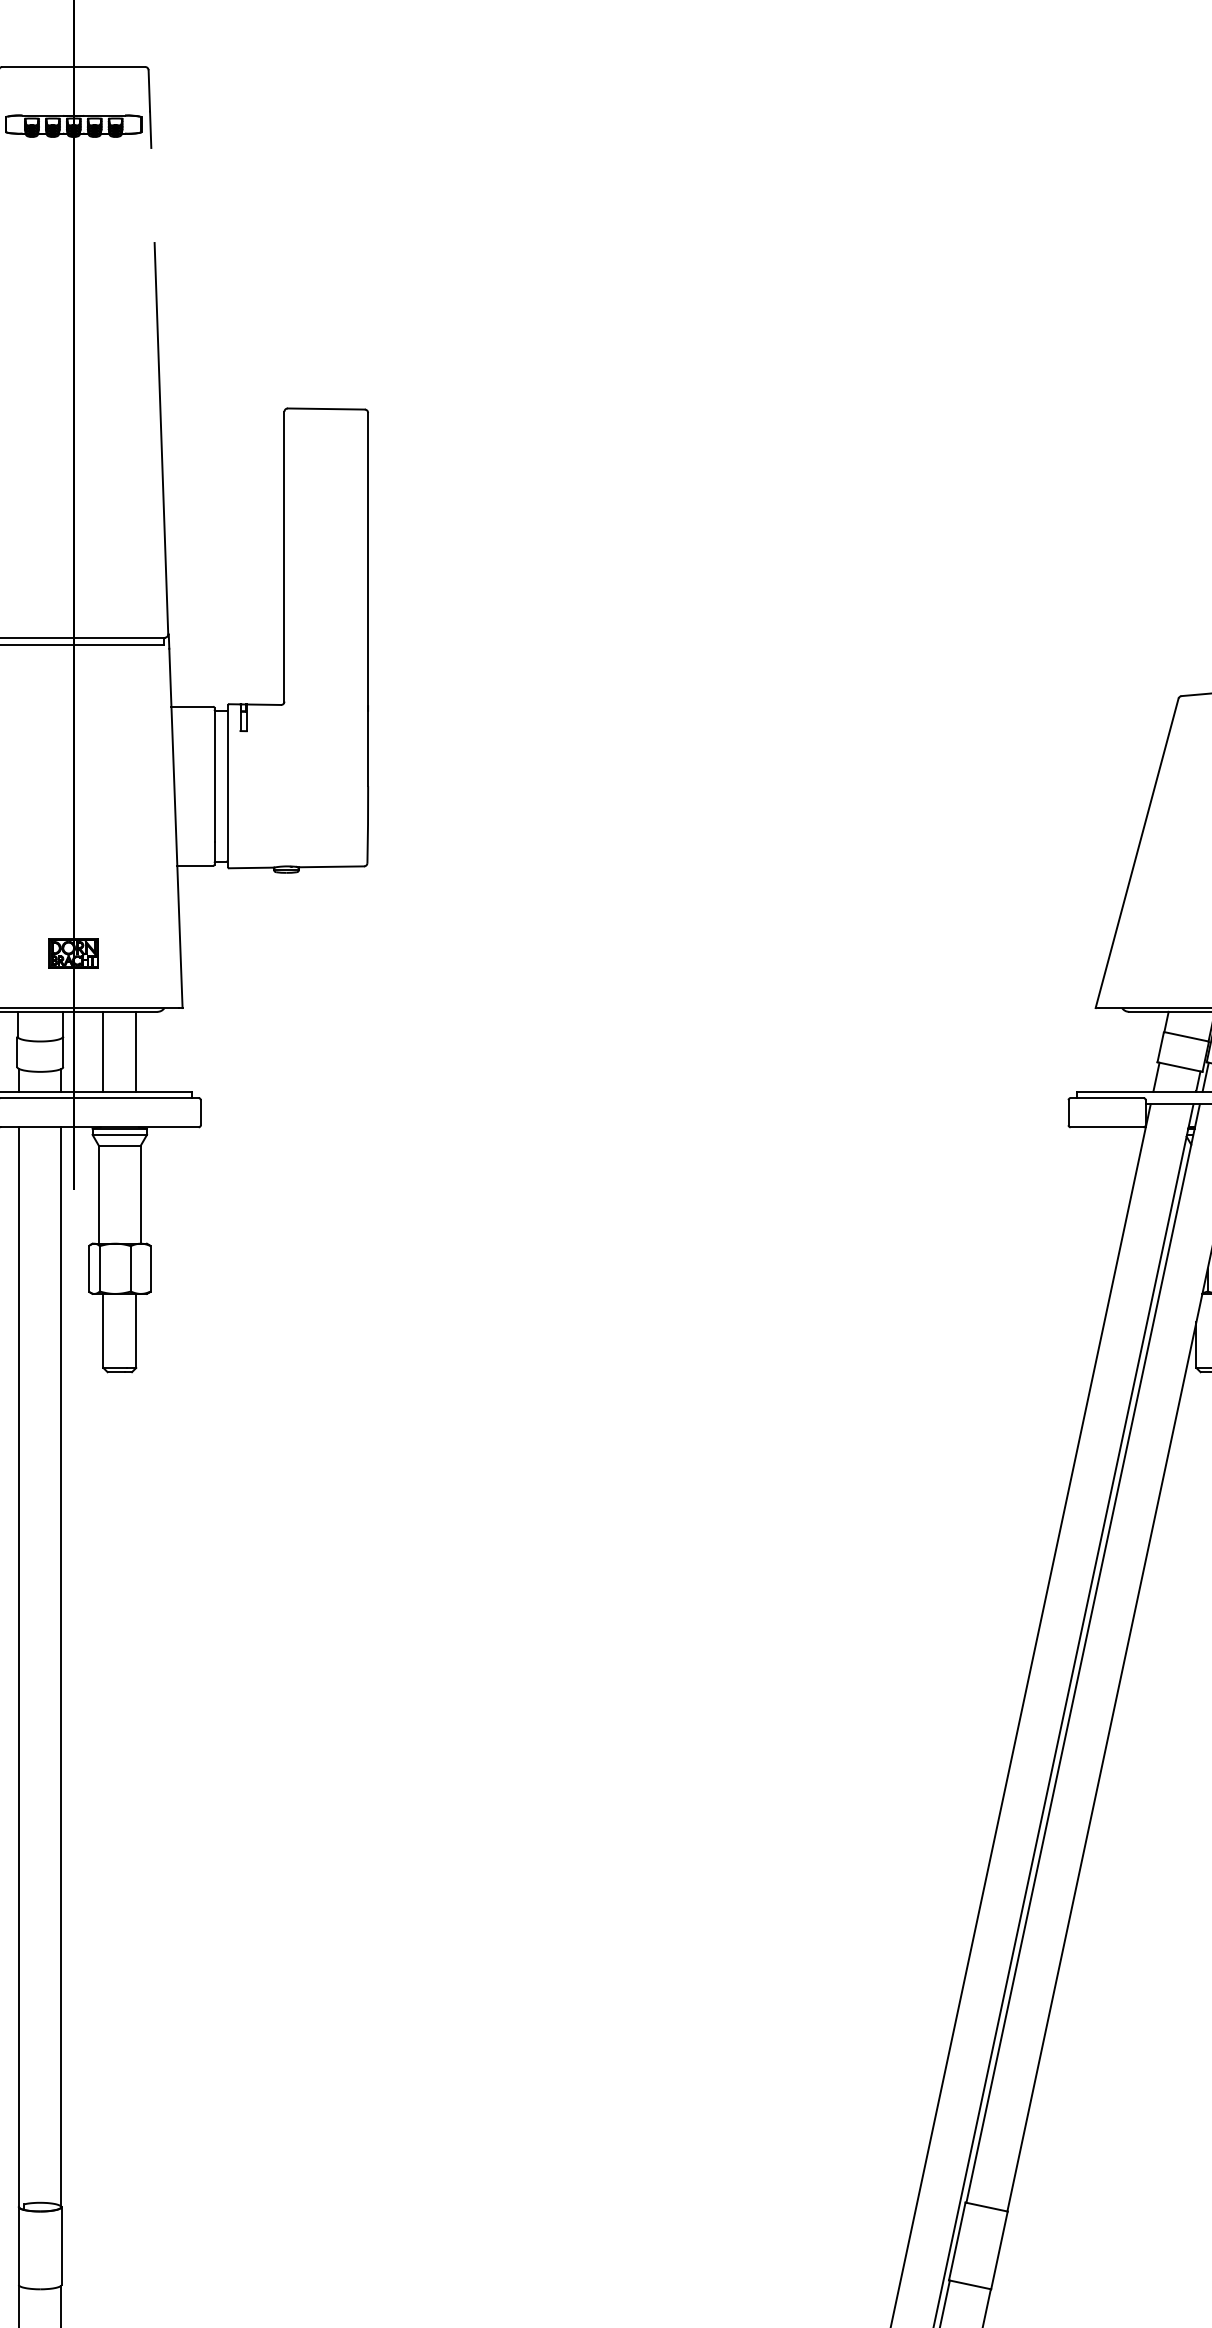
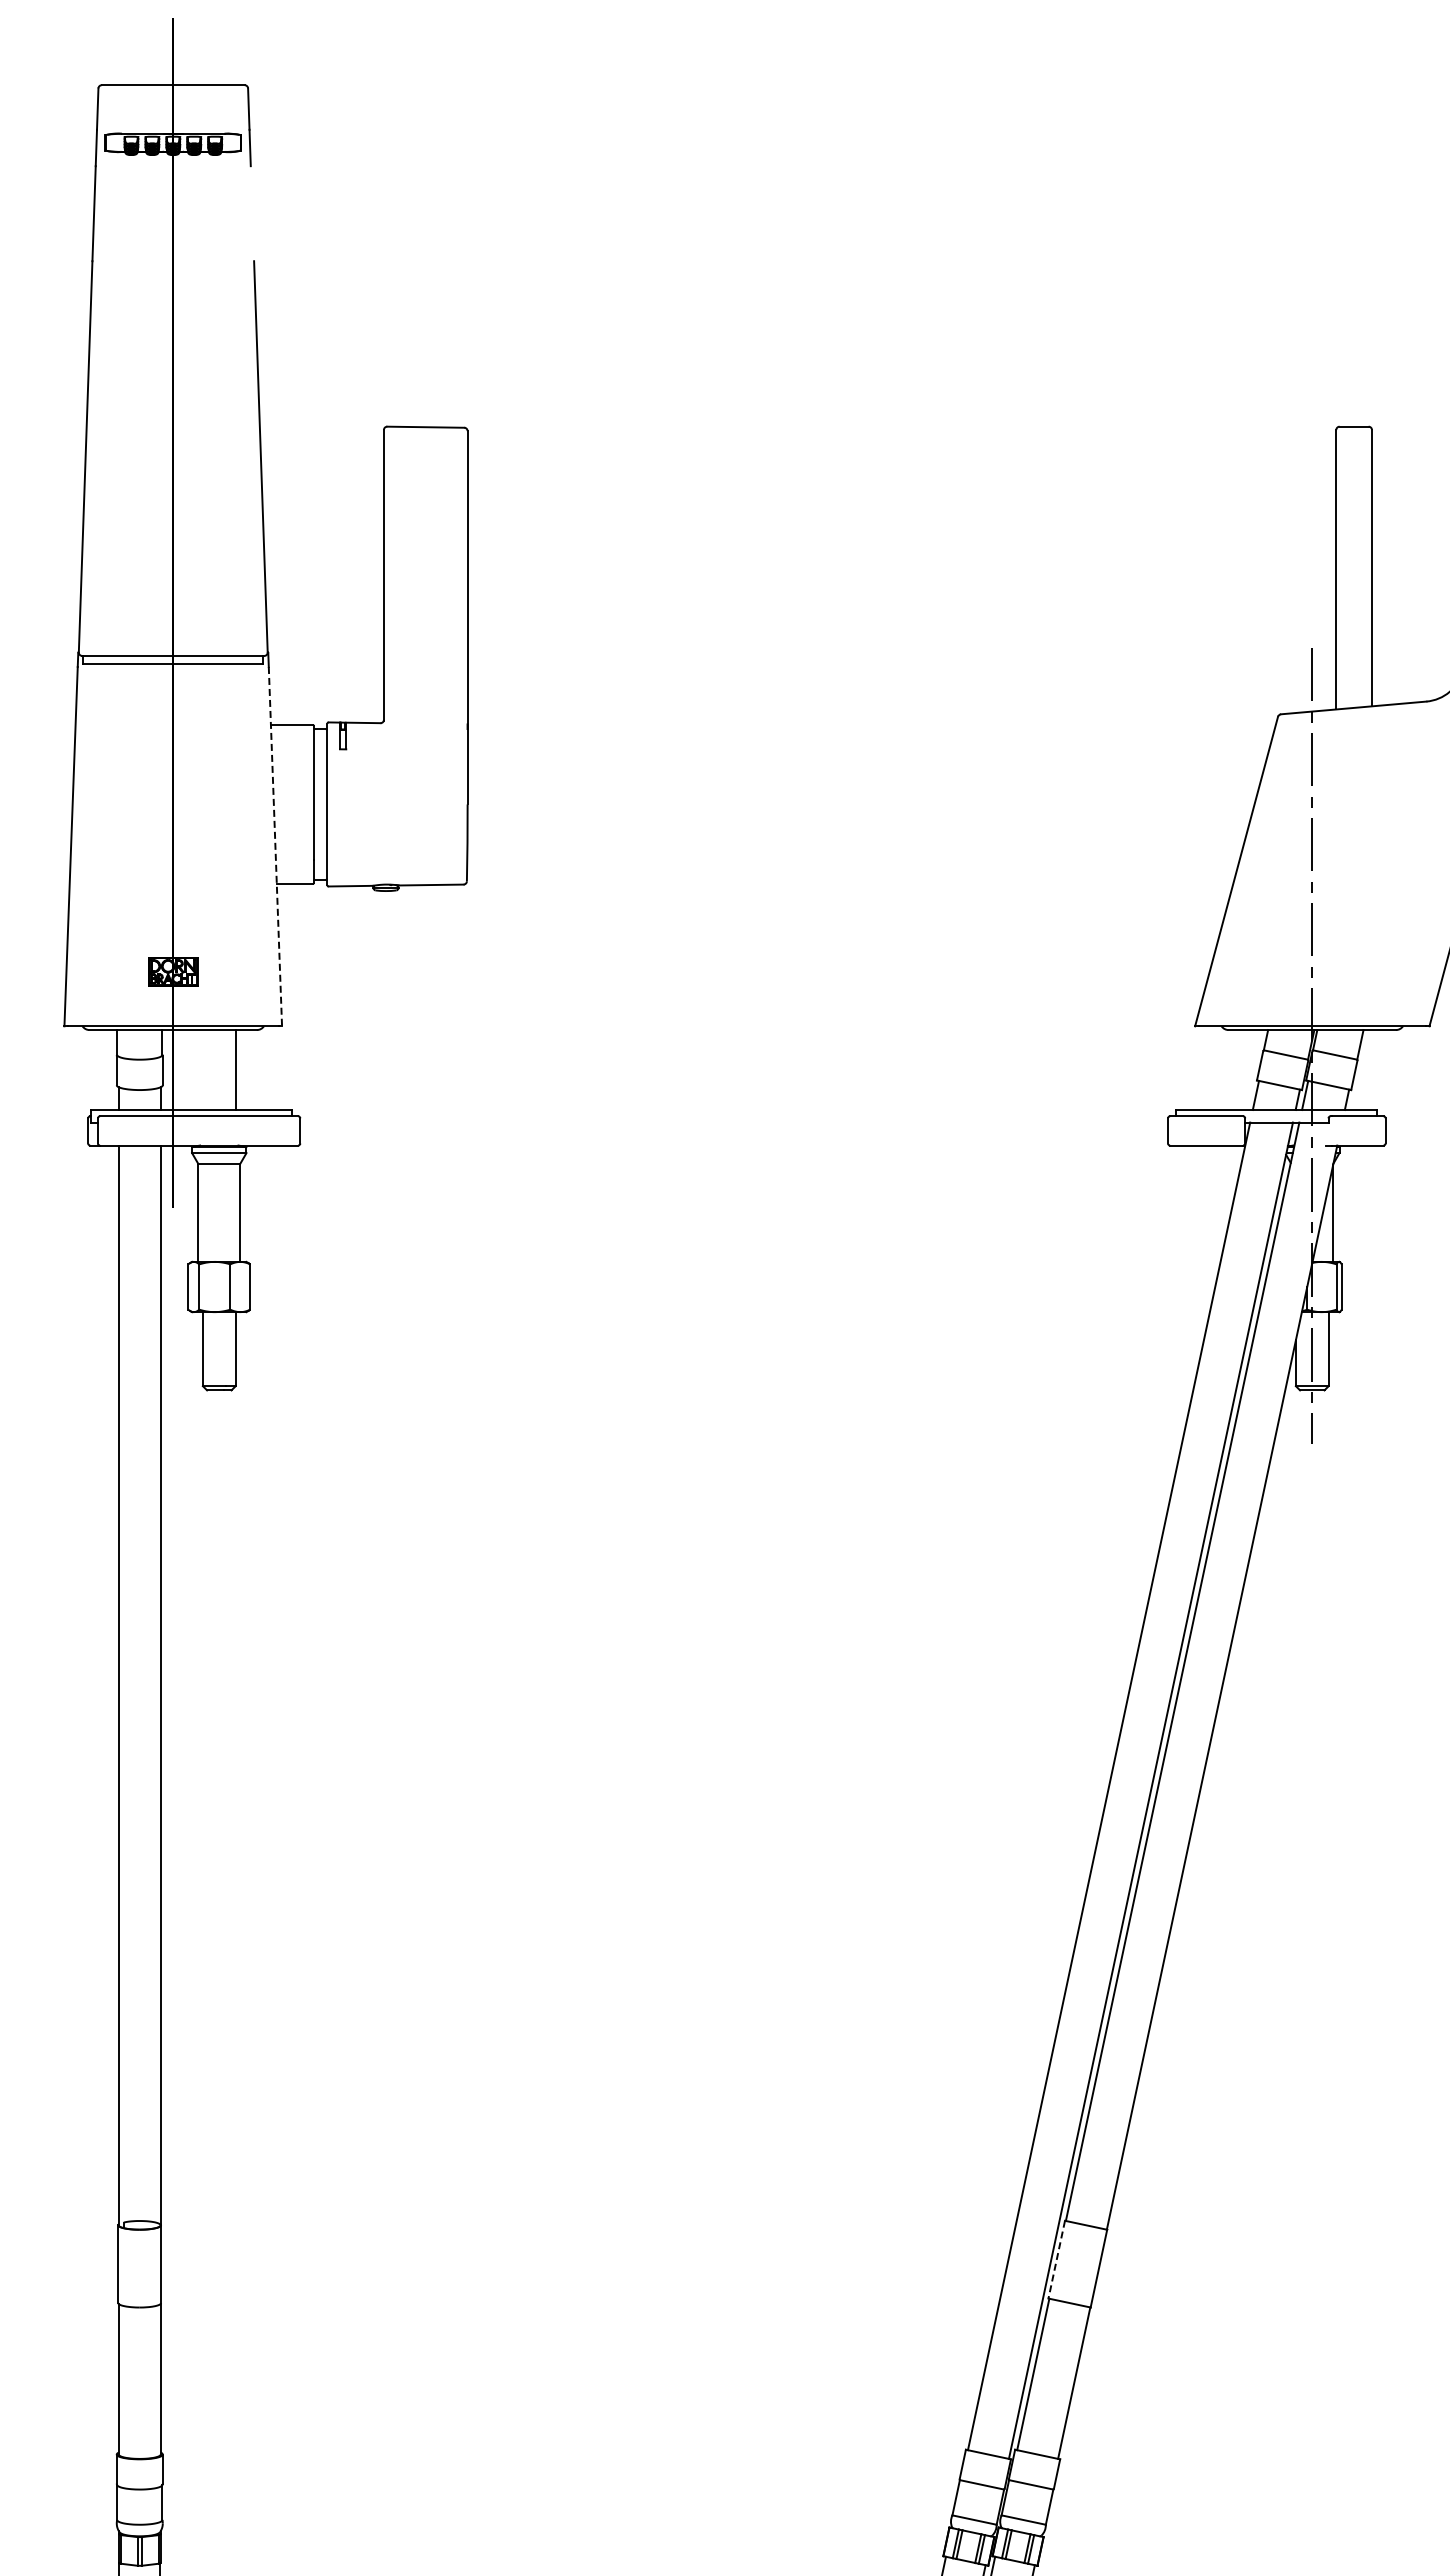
line: (176, 828) -> (275, 846), solid -> dashed
line: (103, 1052) -> (202, 1070), removed
line: (957, 2241) -> (1056, 2259), solid -> dashed

